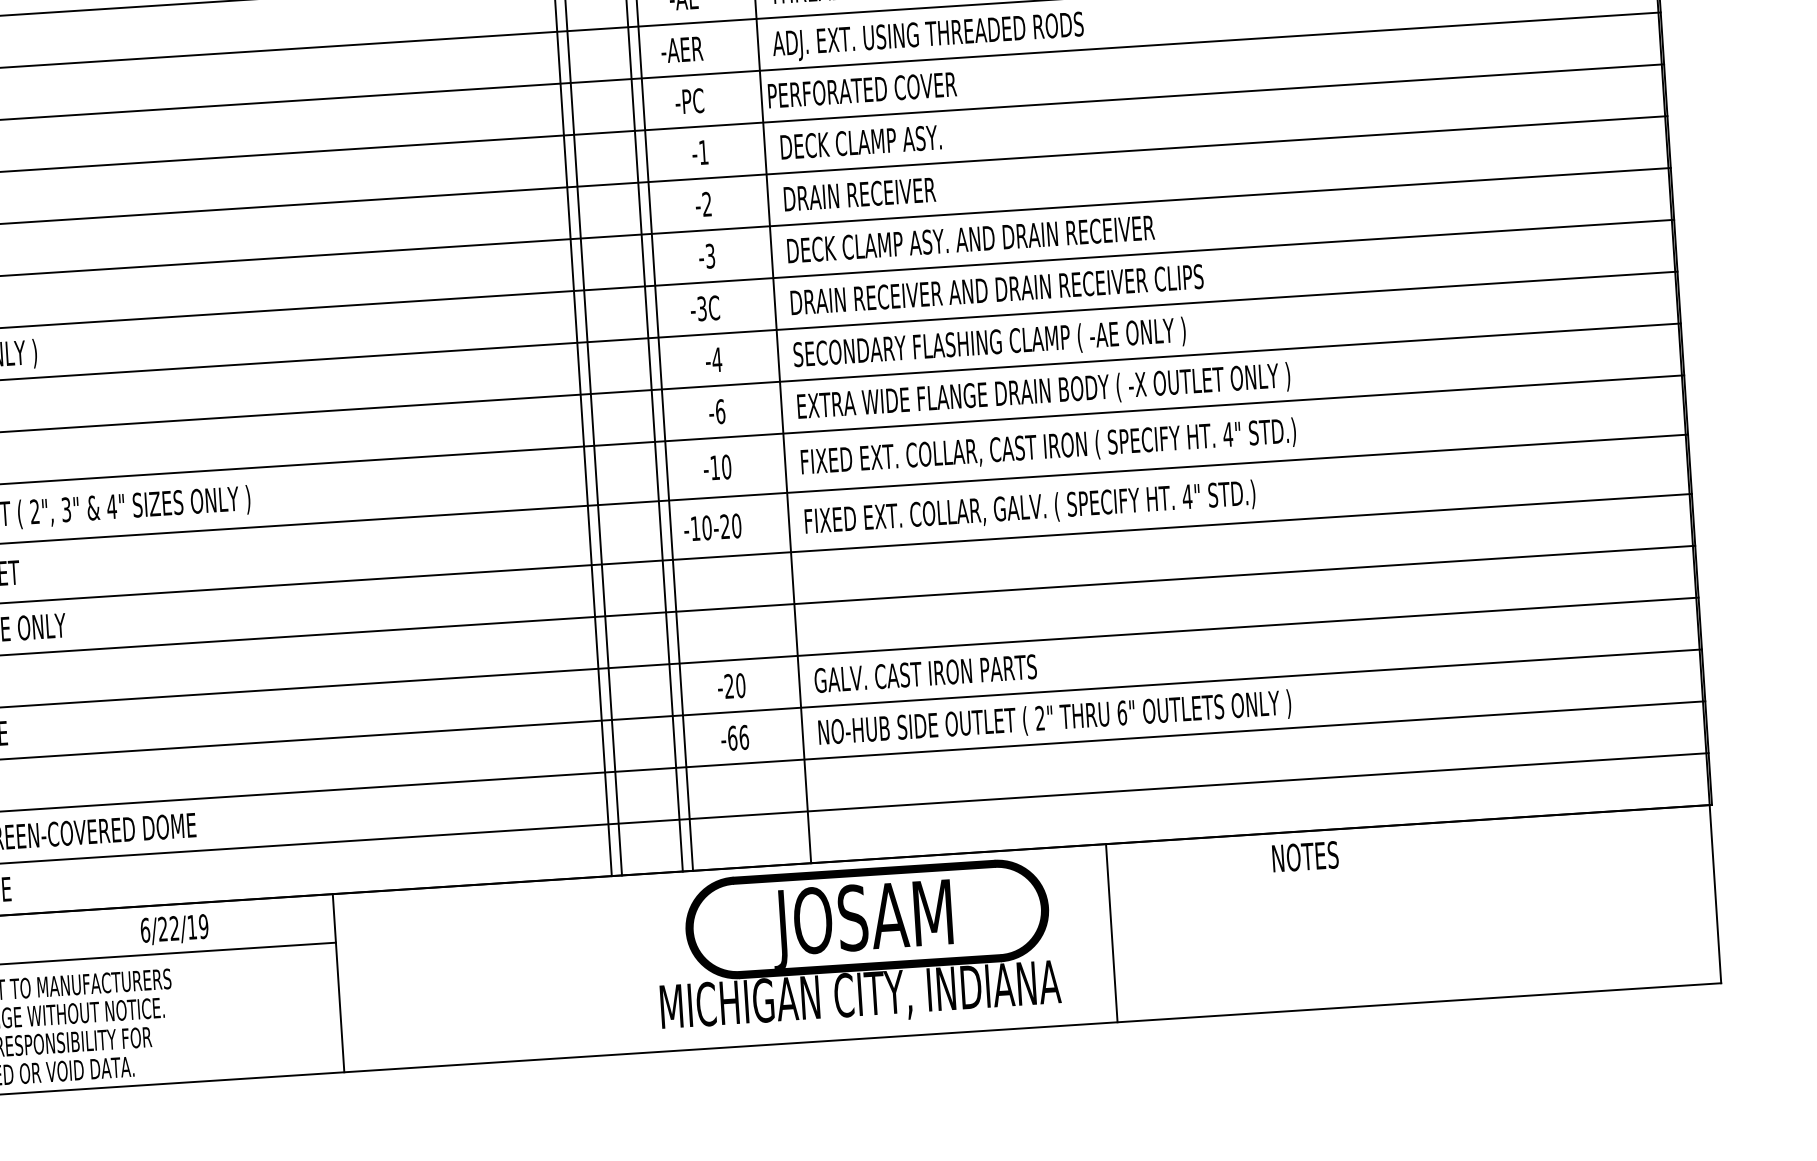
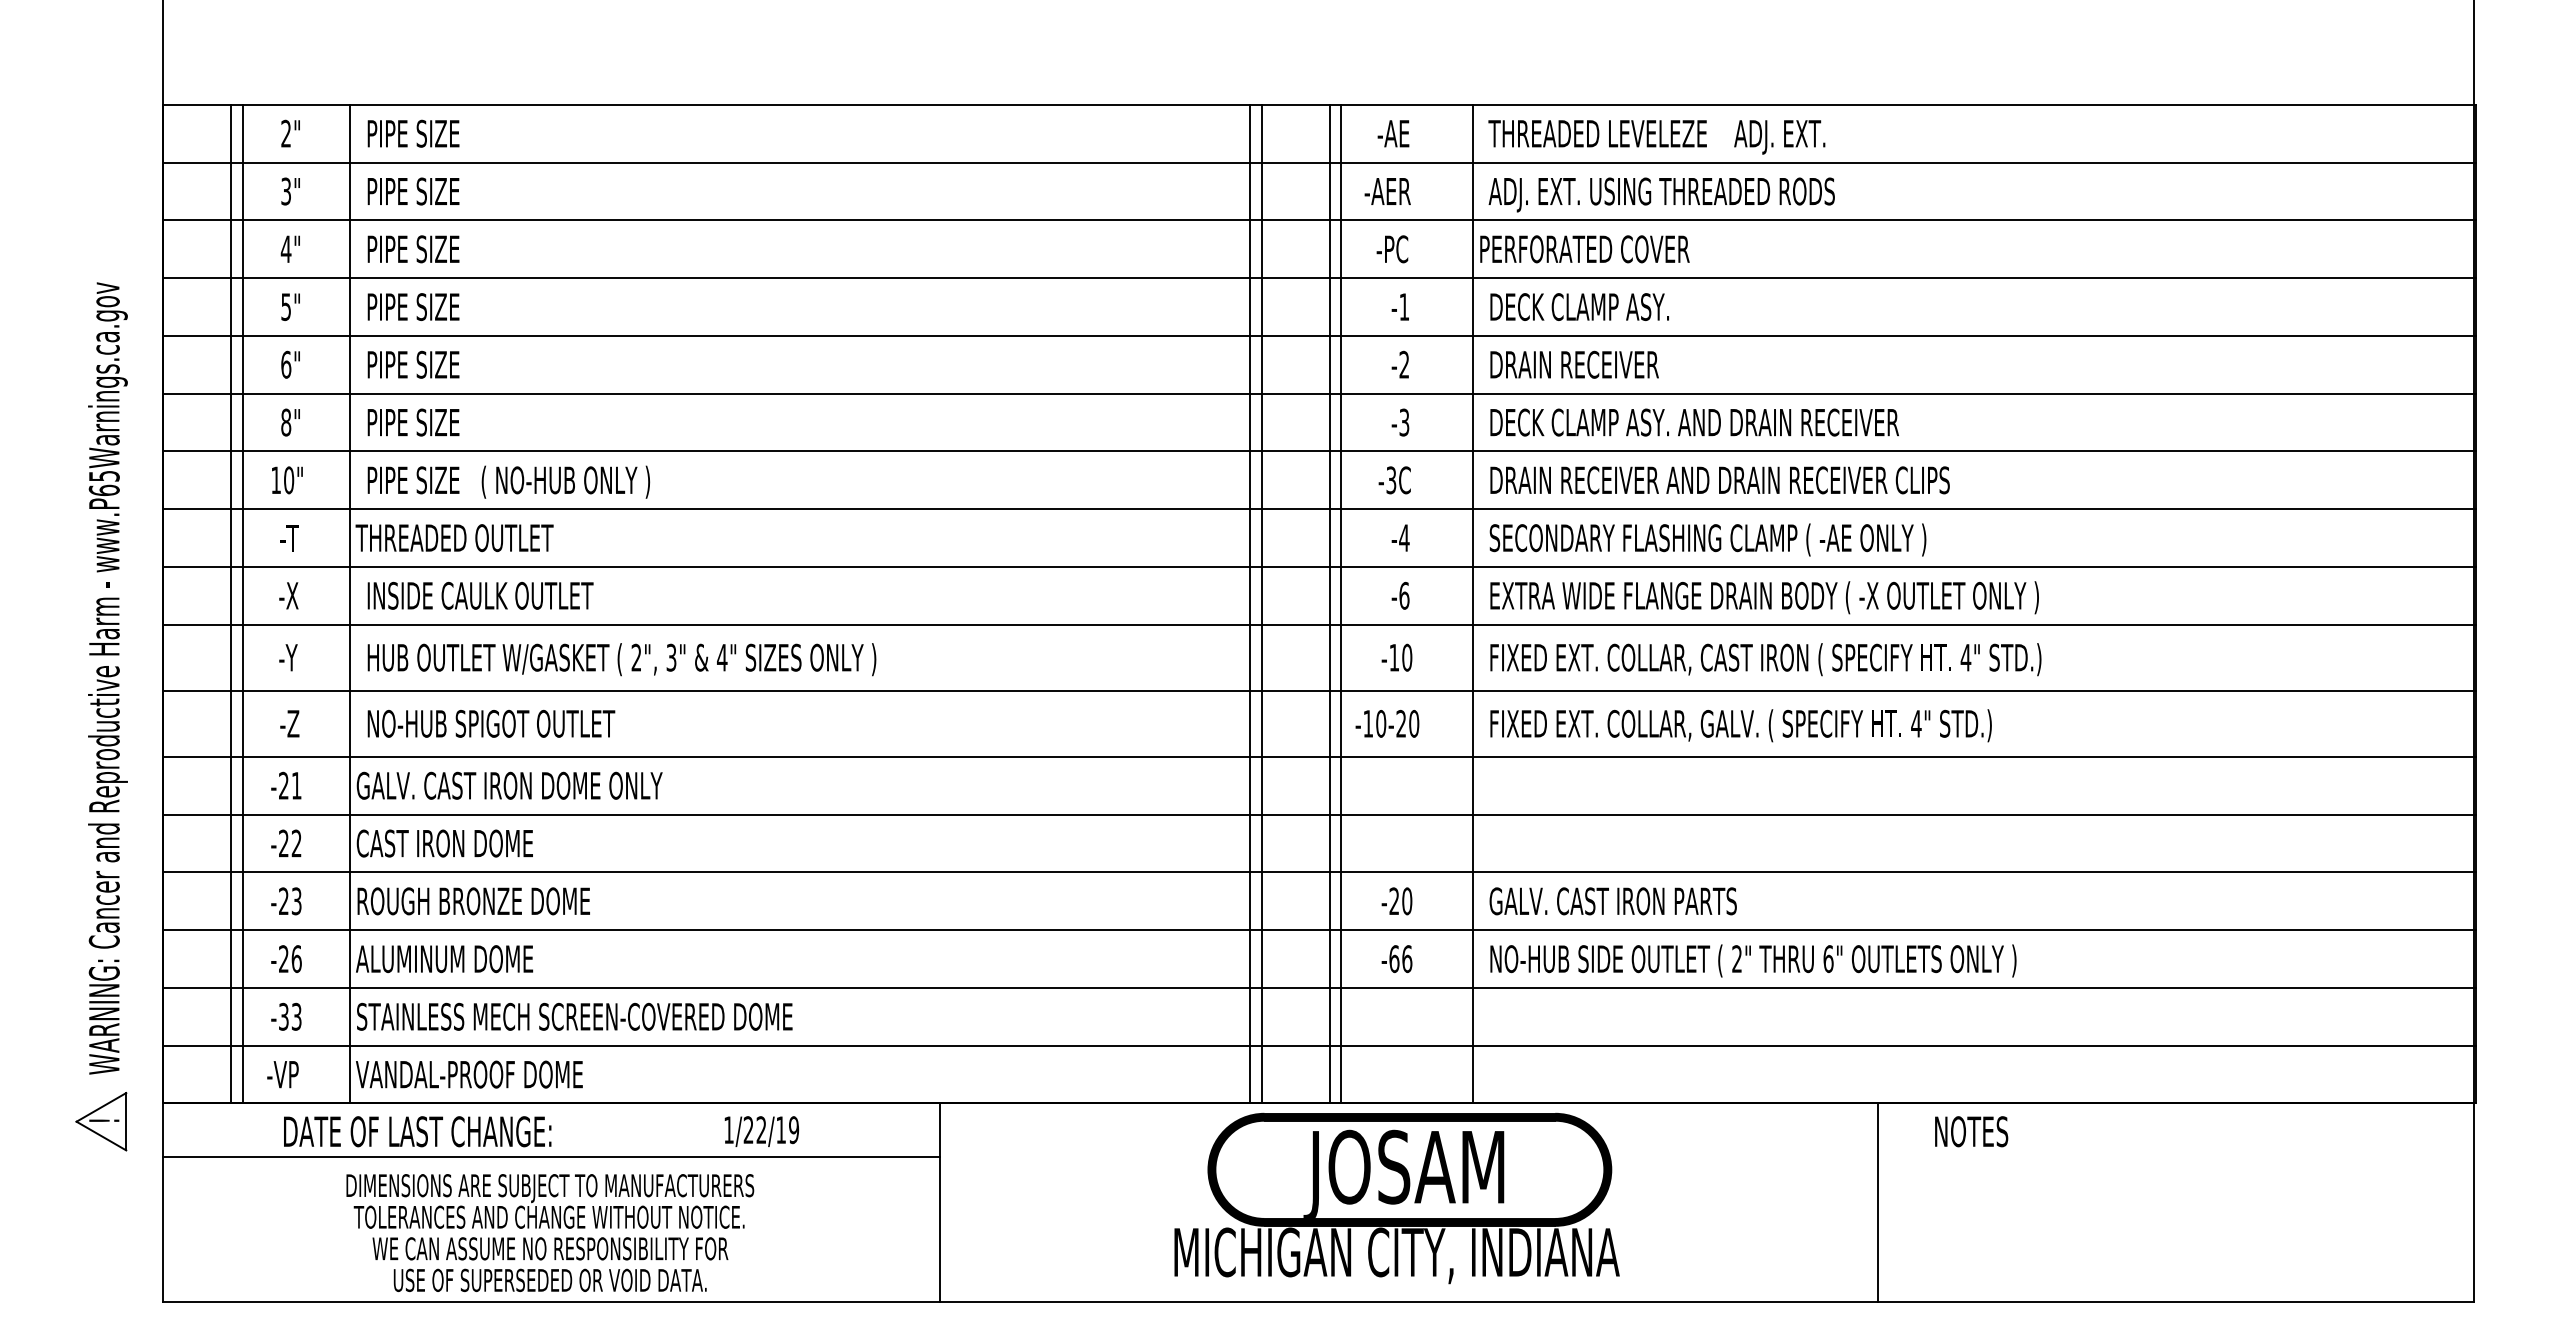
text: (1305, 856) -> (1971, 1131), moved
text: (145, 930) -> (729, 1130), 6/22/19 -> 1/22/19
line: (1112, 933) -> (1878, 1202), moved
part: (856, 945) -> (1396, 1198), moved

